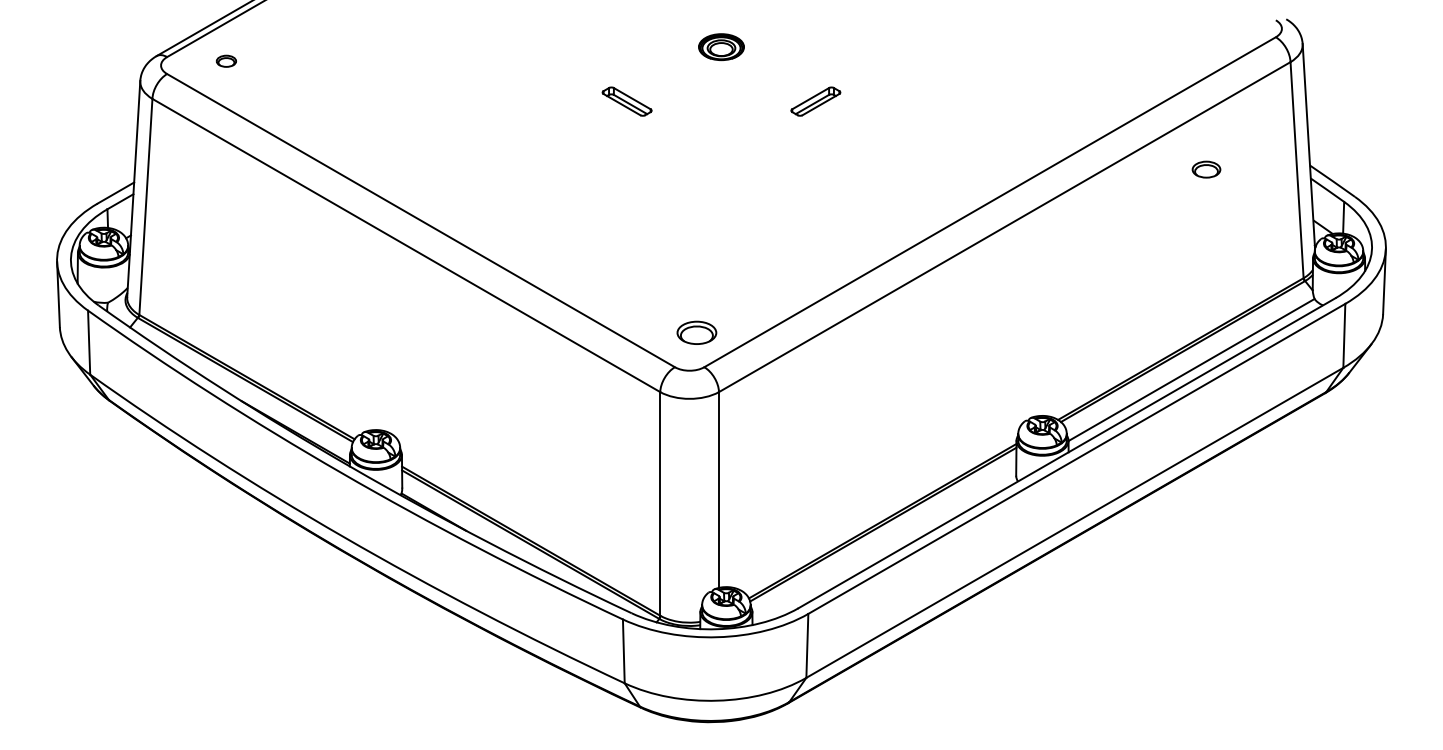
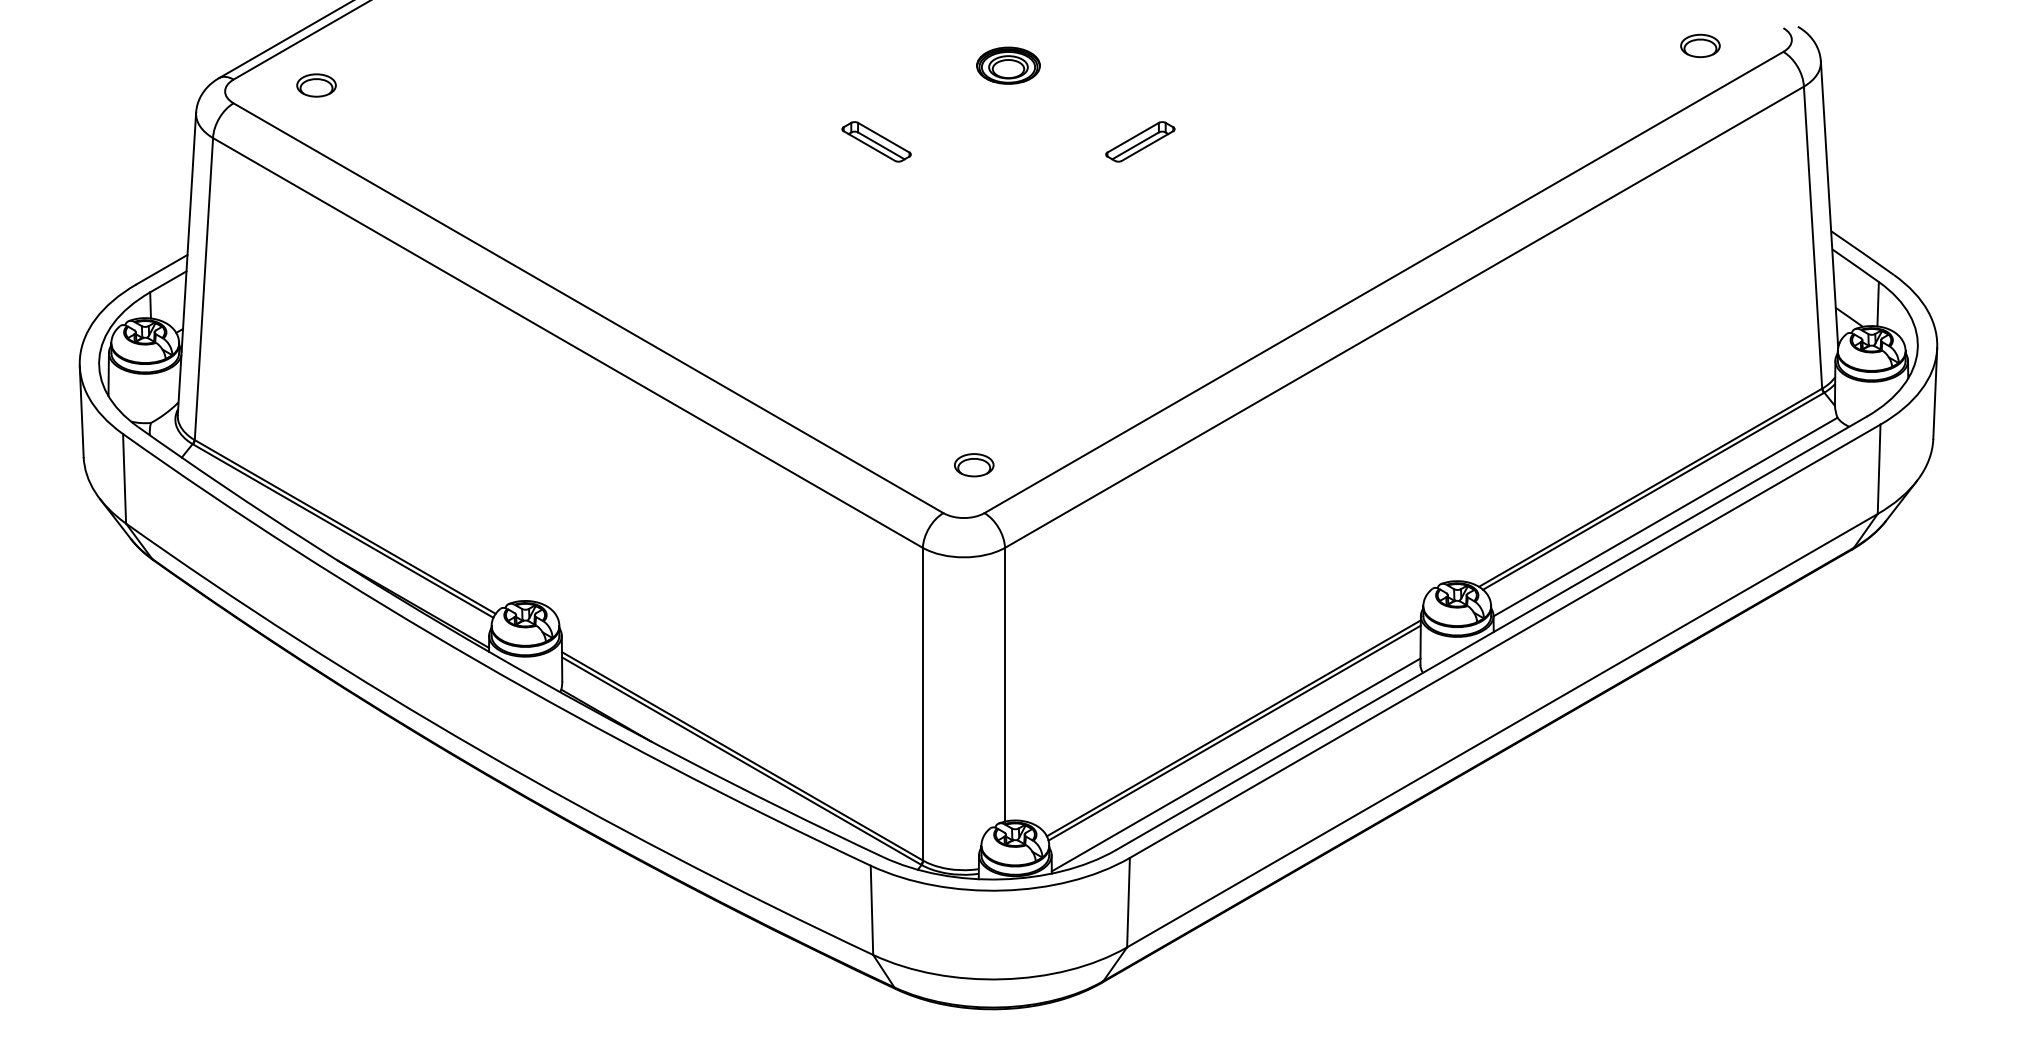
part: (226, 61) -> (316, 85), size x1.43
part: (1206, 169) -> (1700, 45), moved
part: (697, 333) -> (974, 465), size x0.71
line: (883, 547) -> (1235, 764), added

